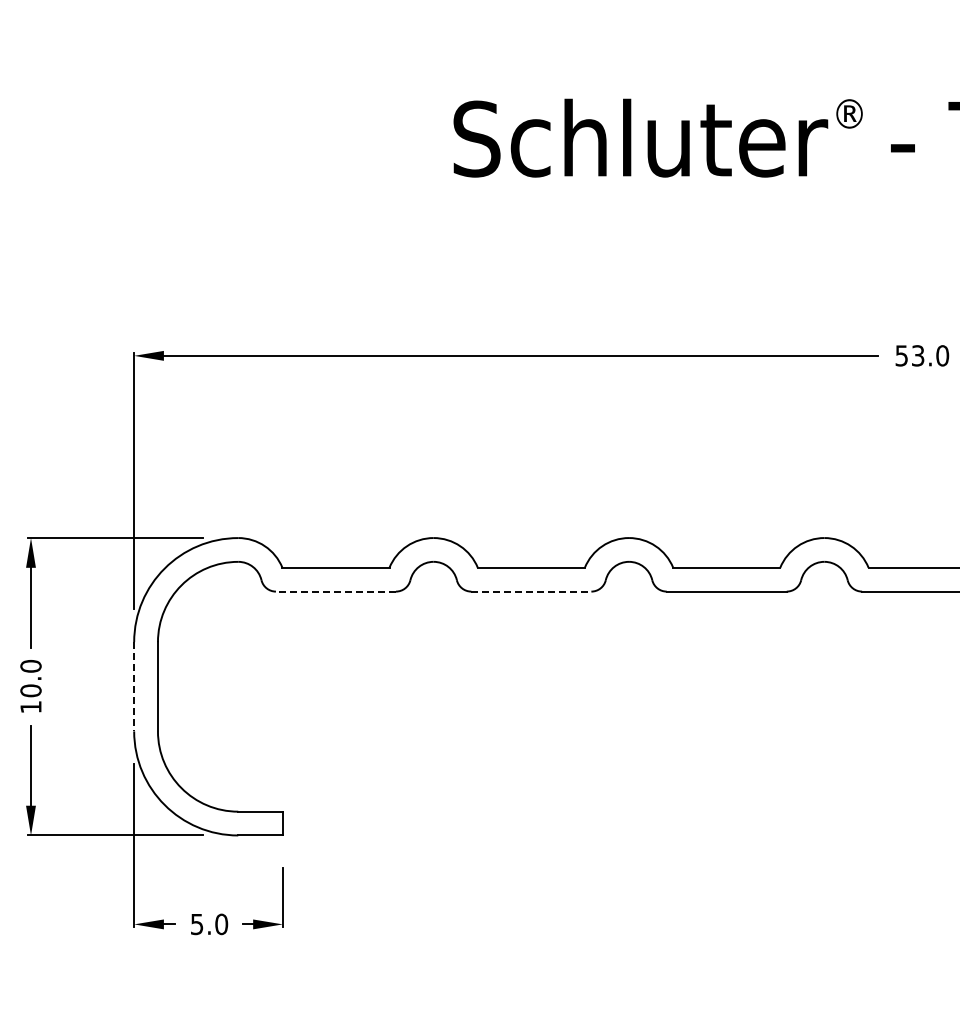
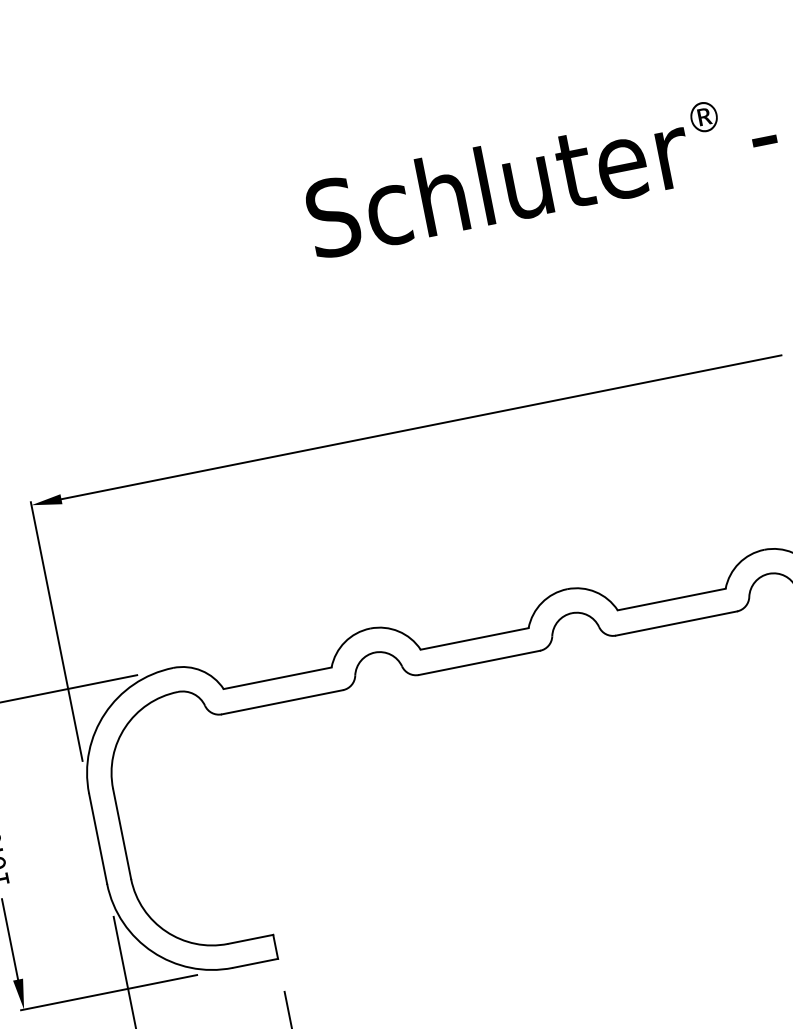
line: (335, 591) -> (281, 702), dashed -> solid
line: (531, 591) -> (479, 662), dashed -> solid
line: (134, 686) -> (98, 838), dashed -> solid

